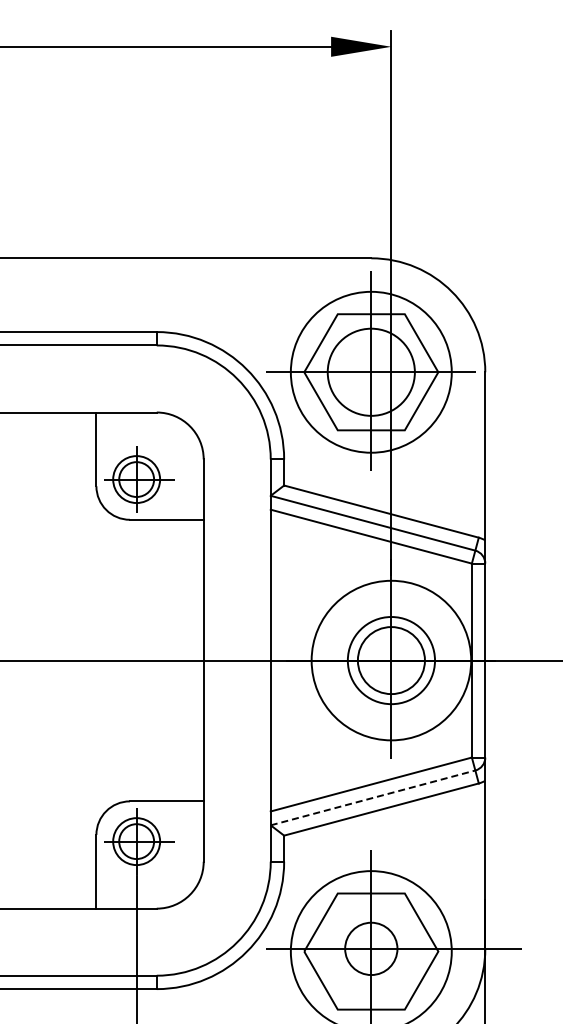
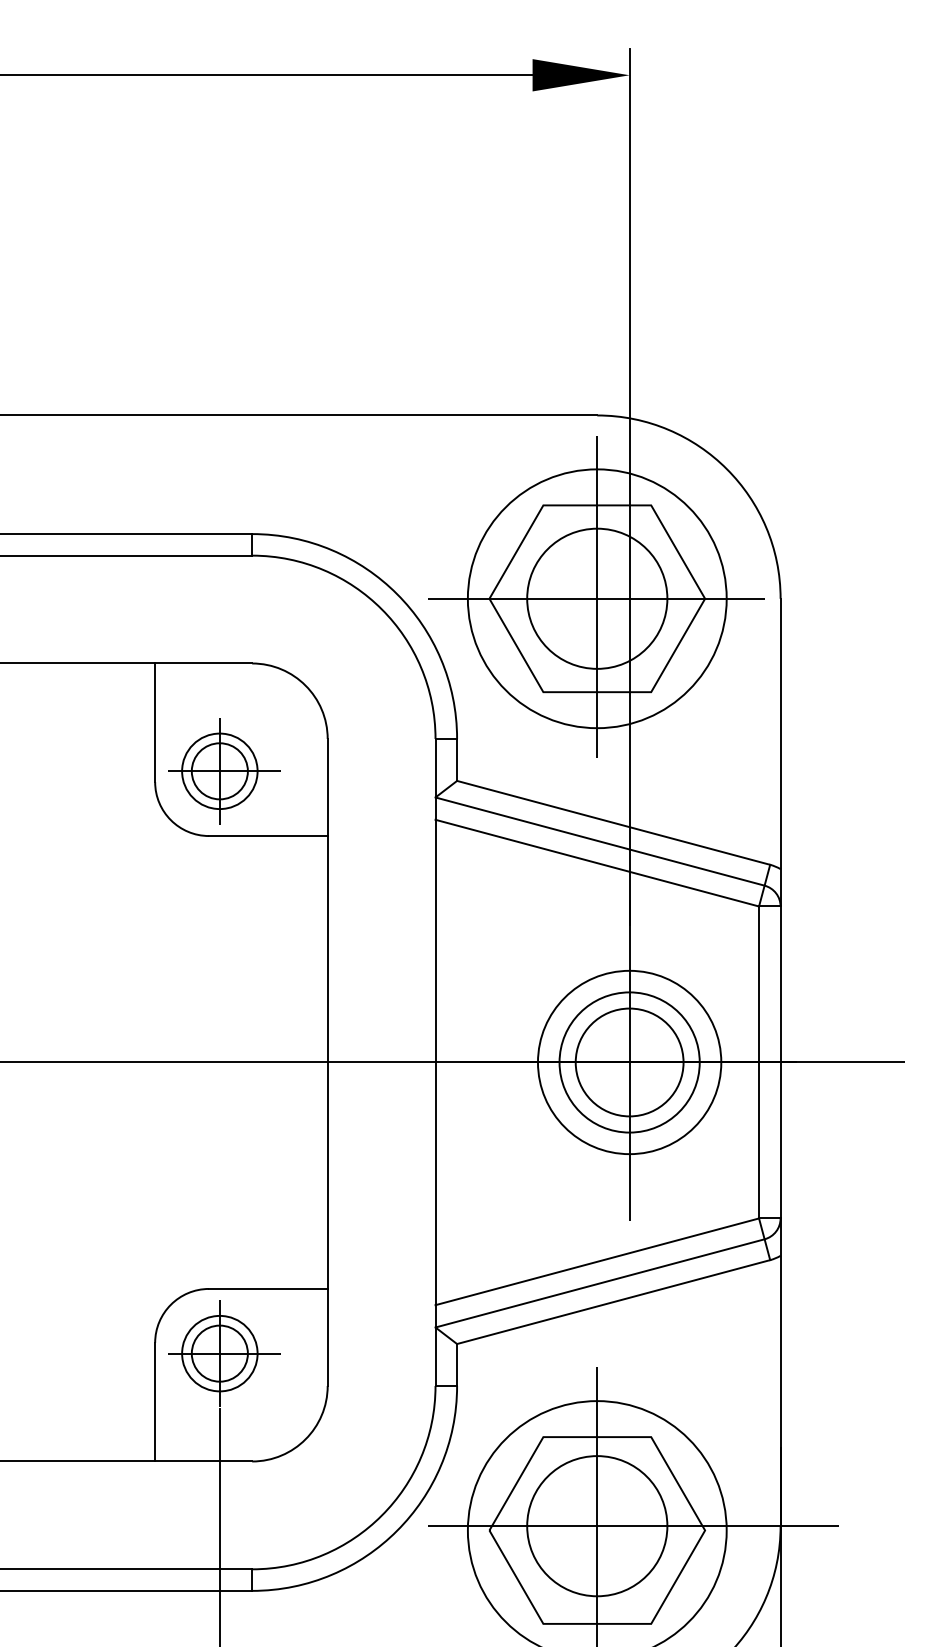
circle: (391, 660) -> (629, 1062), size x0.71
line: (373, 797) -> (600, 1282), dashed -> solid
circle: (370, 948) -> (595, 1525), size x1.67

